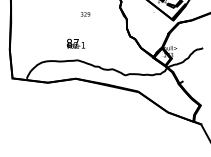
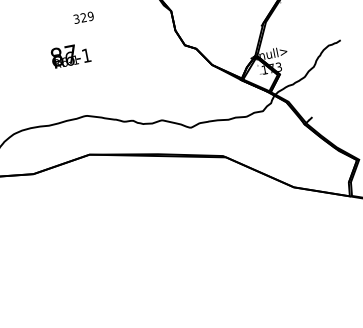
text: (75, 43) -> (69, 55), moved

